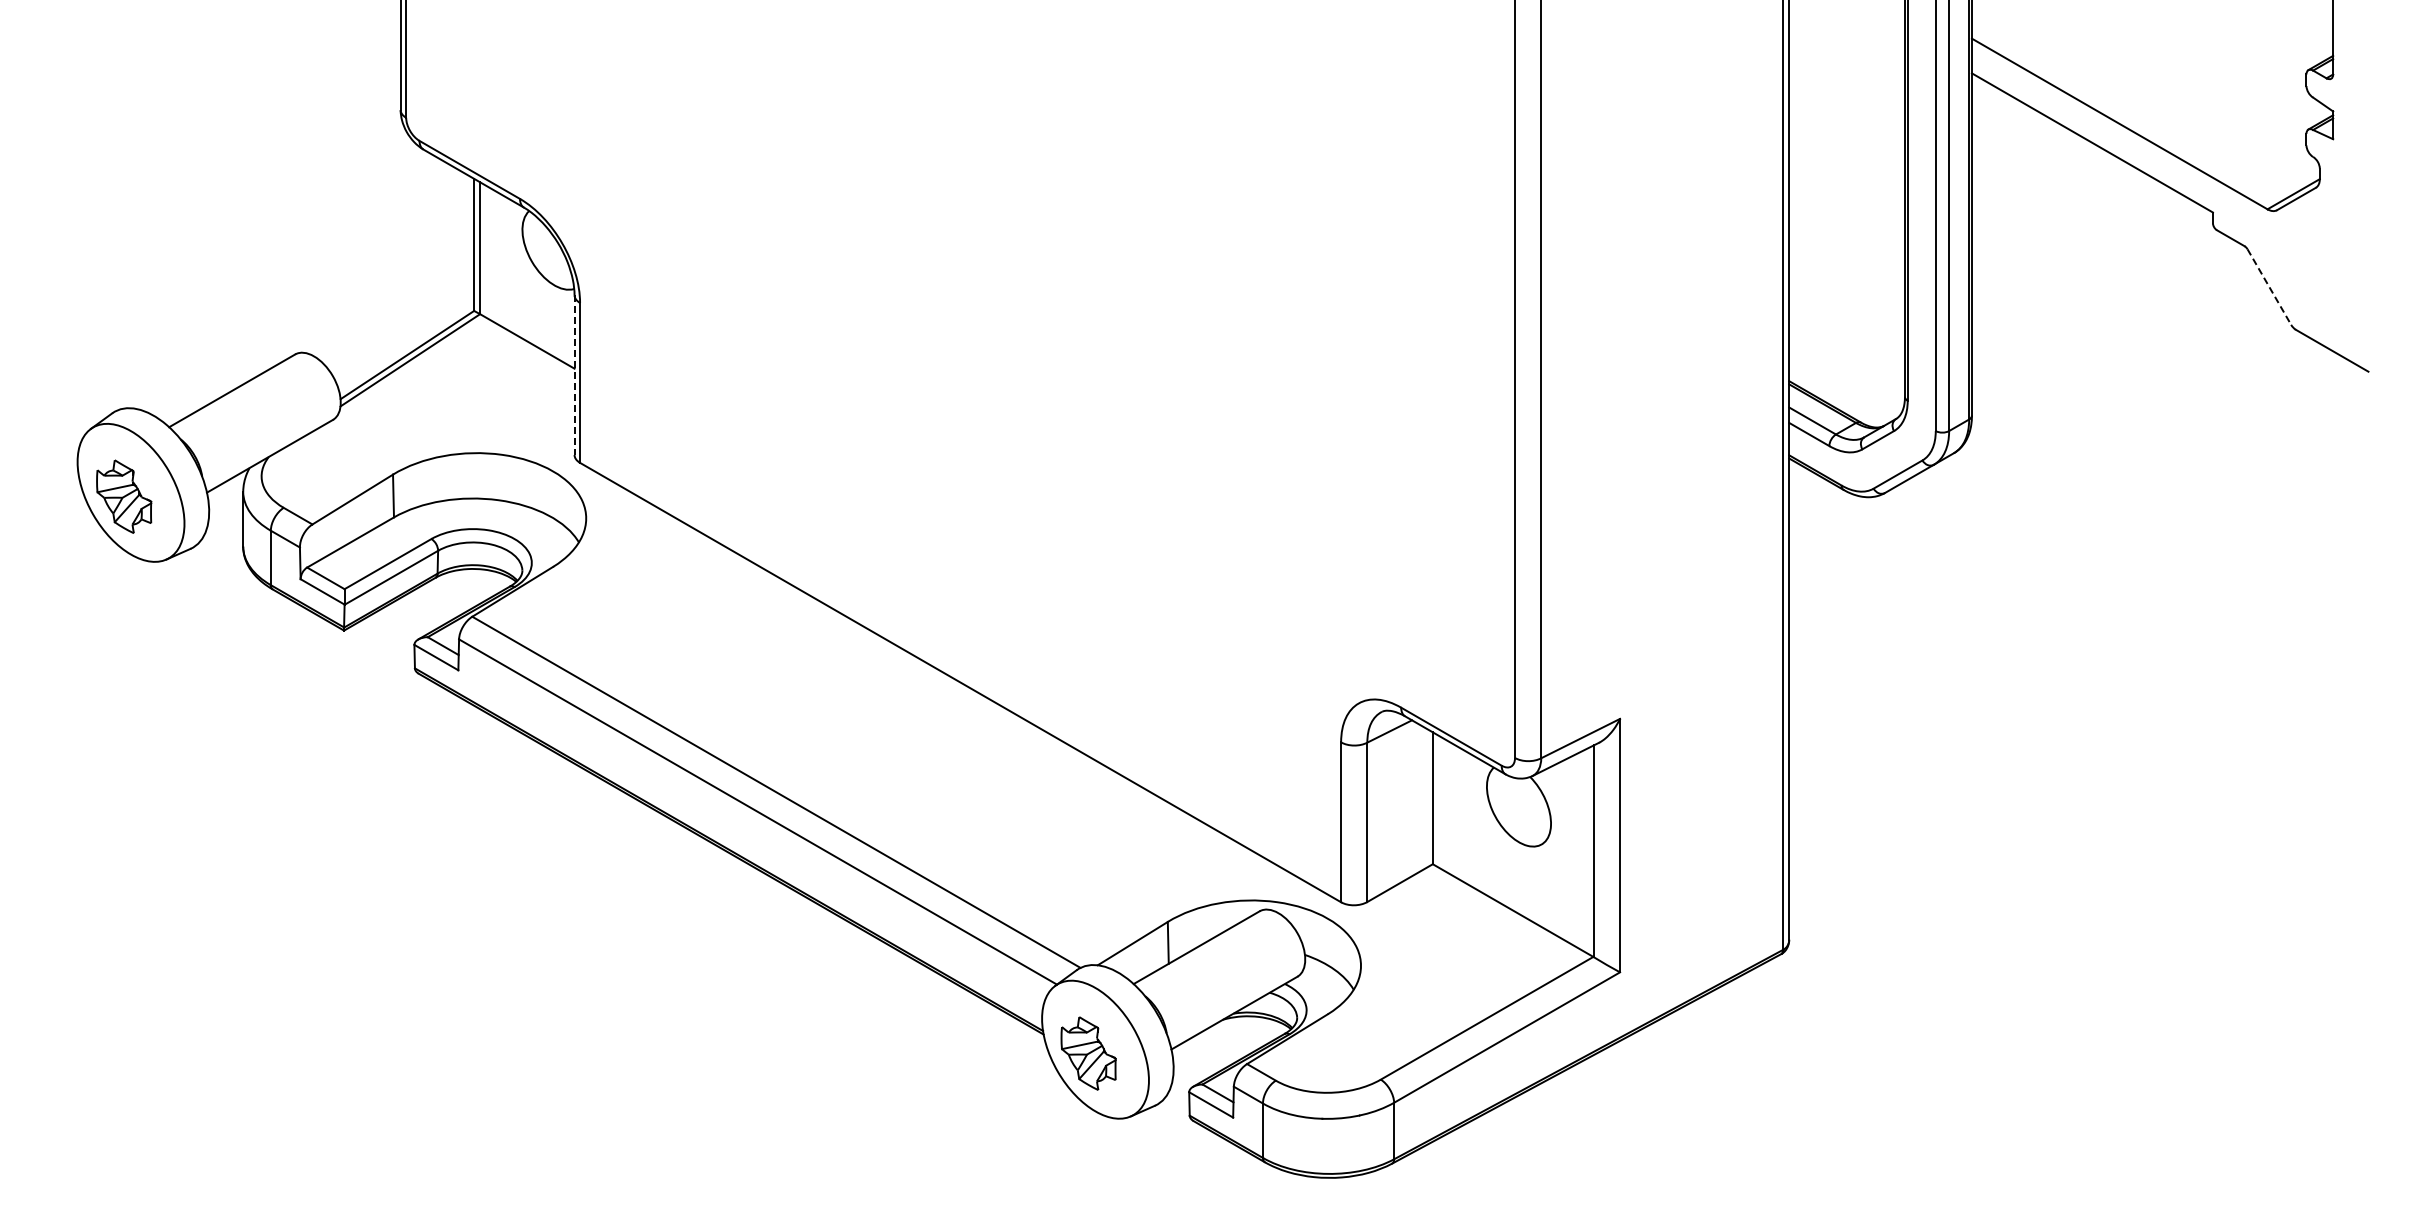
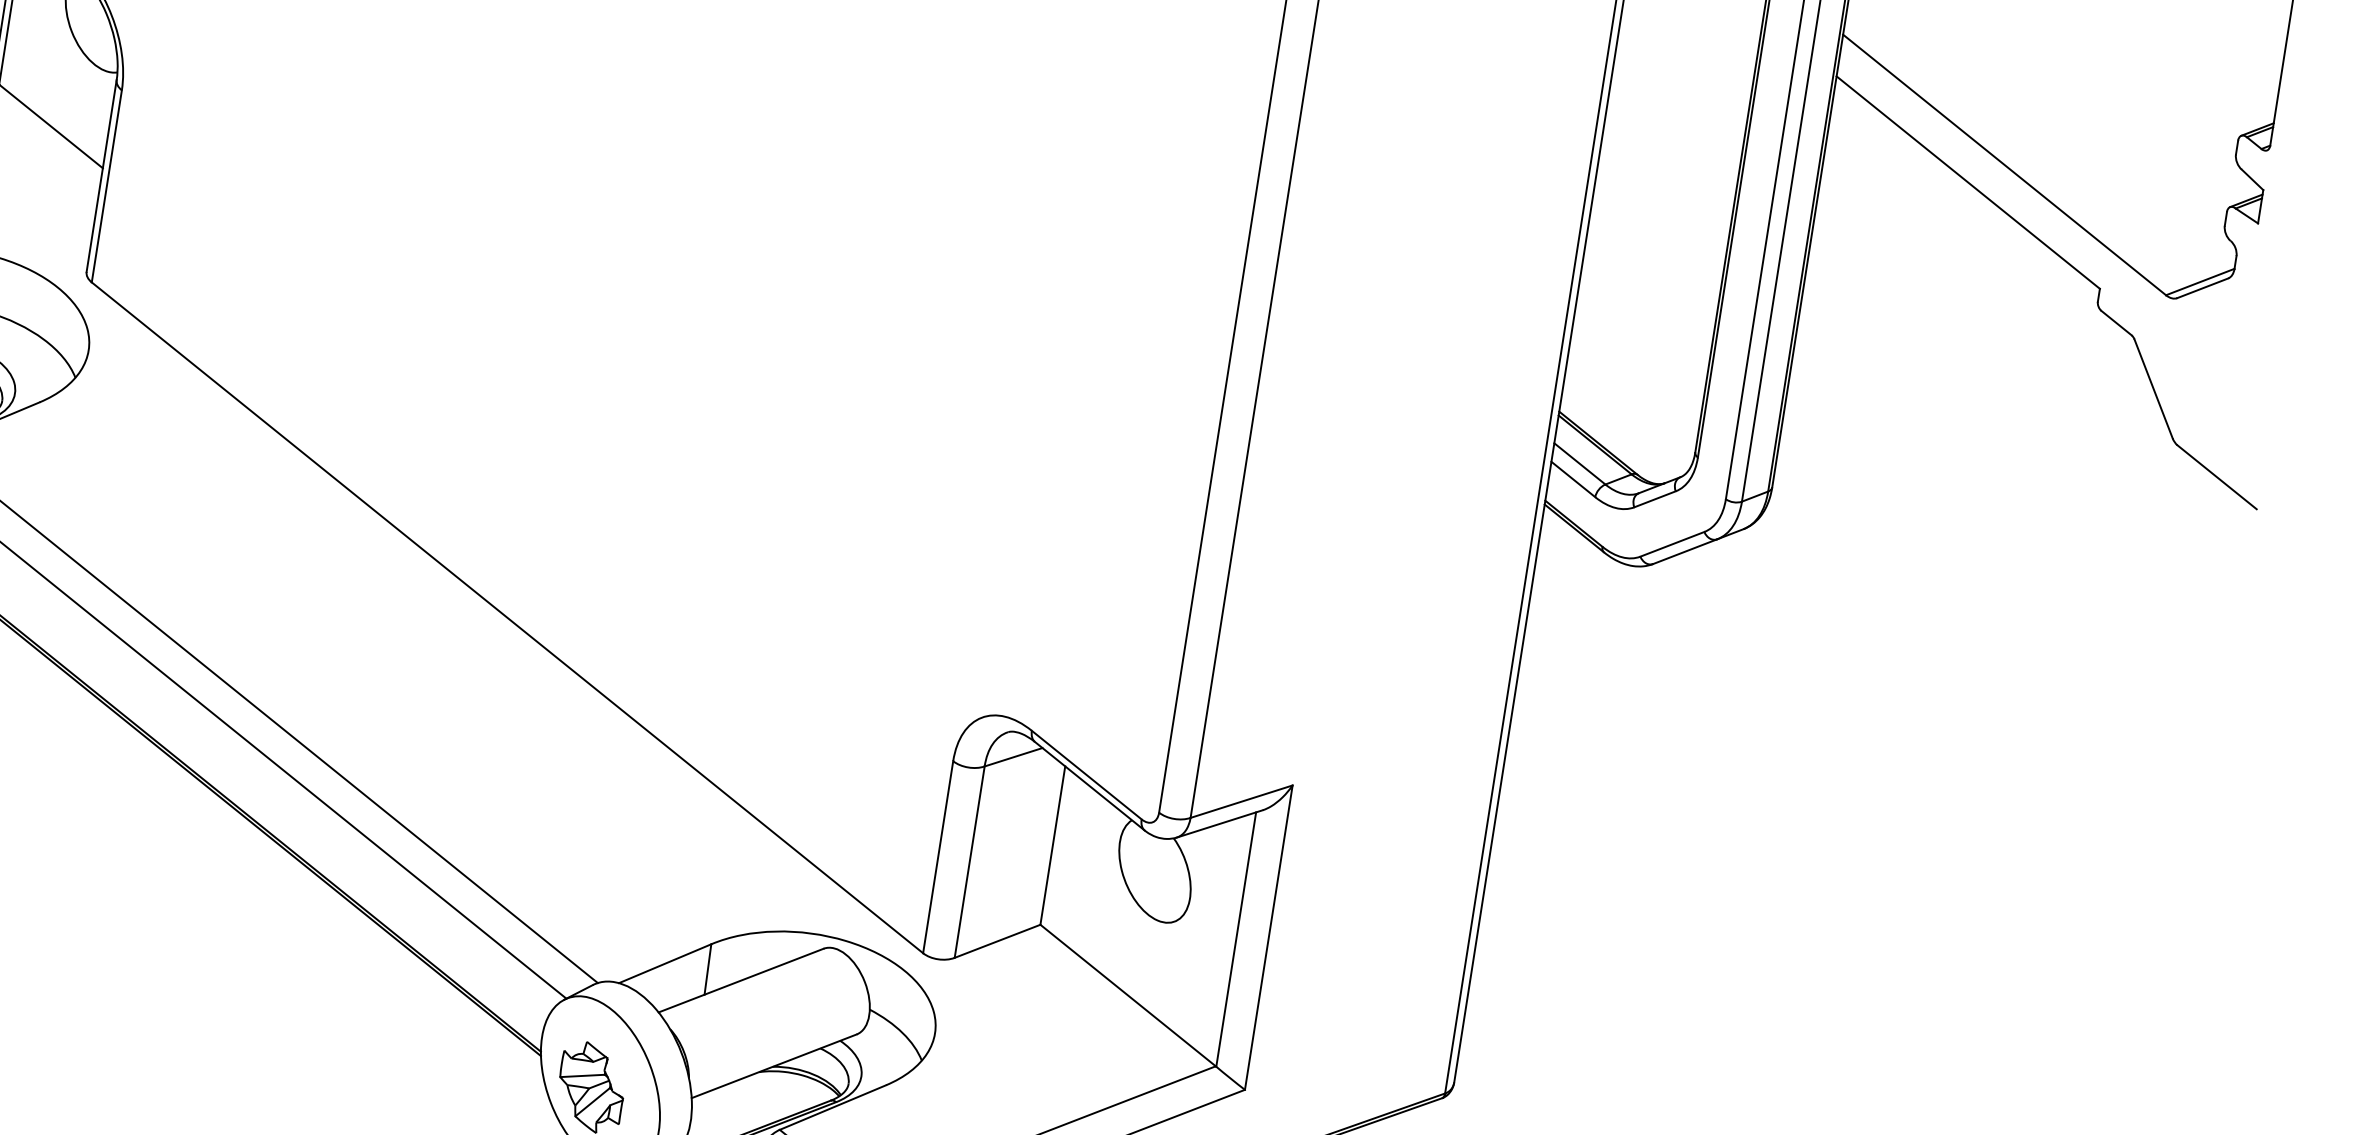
line: (2269, 287) -> (2153, 389), dashed -> solid
line: (574, 375) -> (101, 176), dashed -> solid

